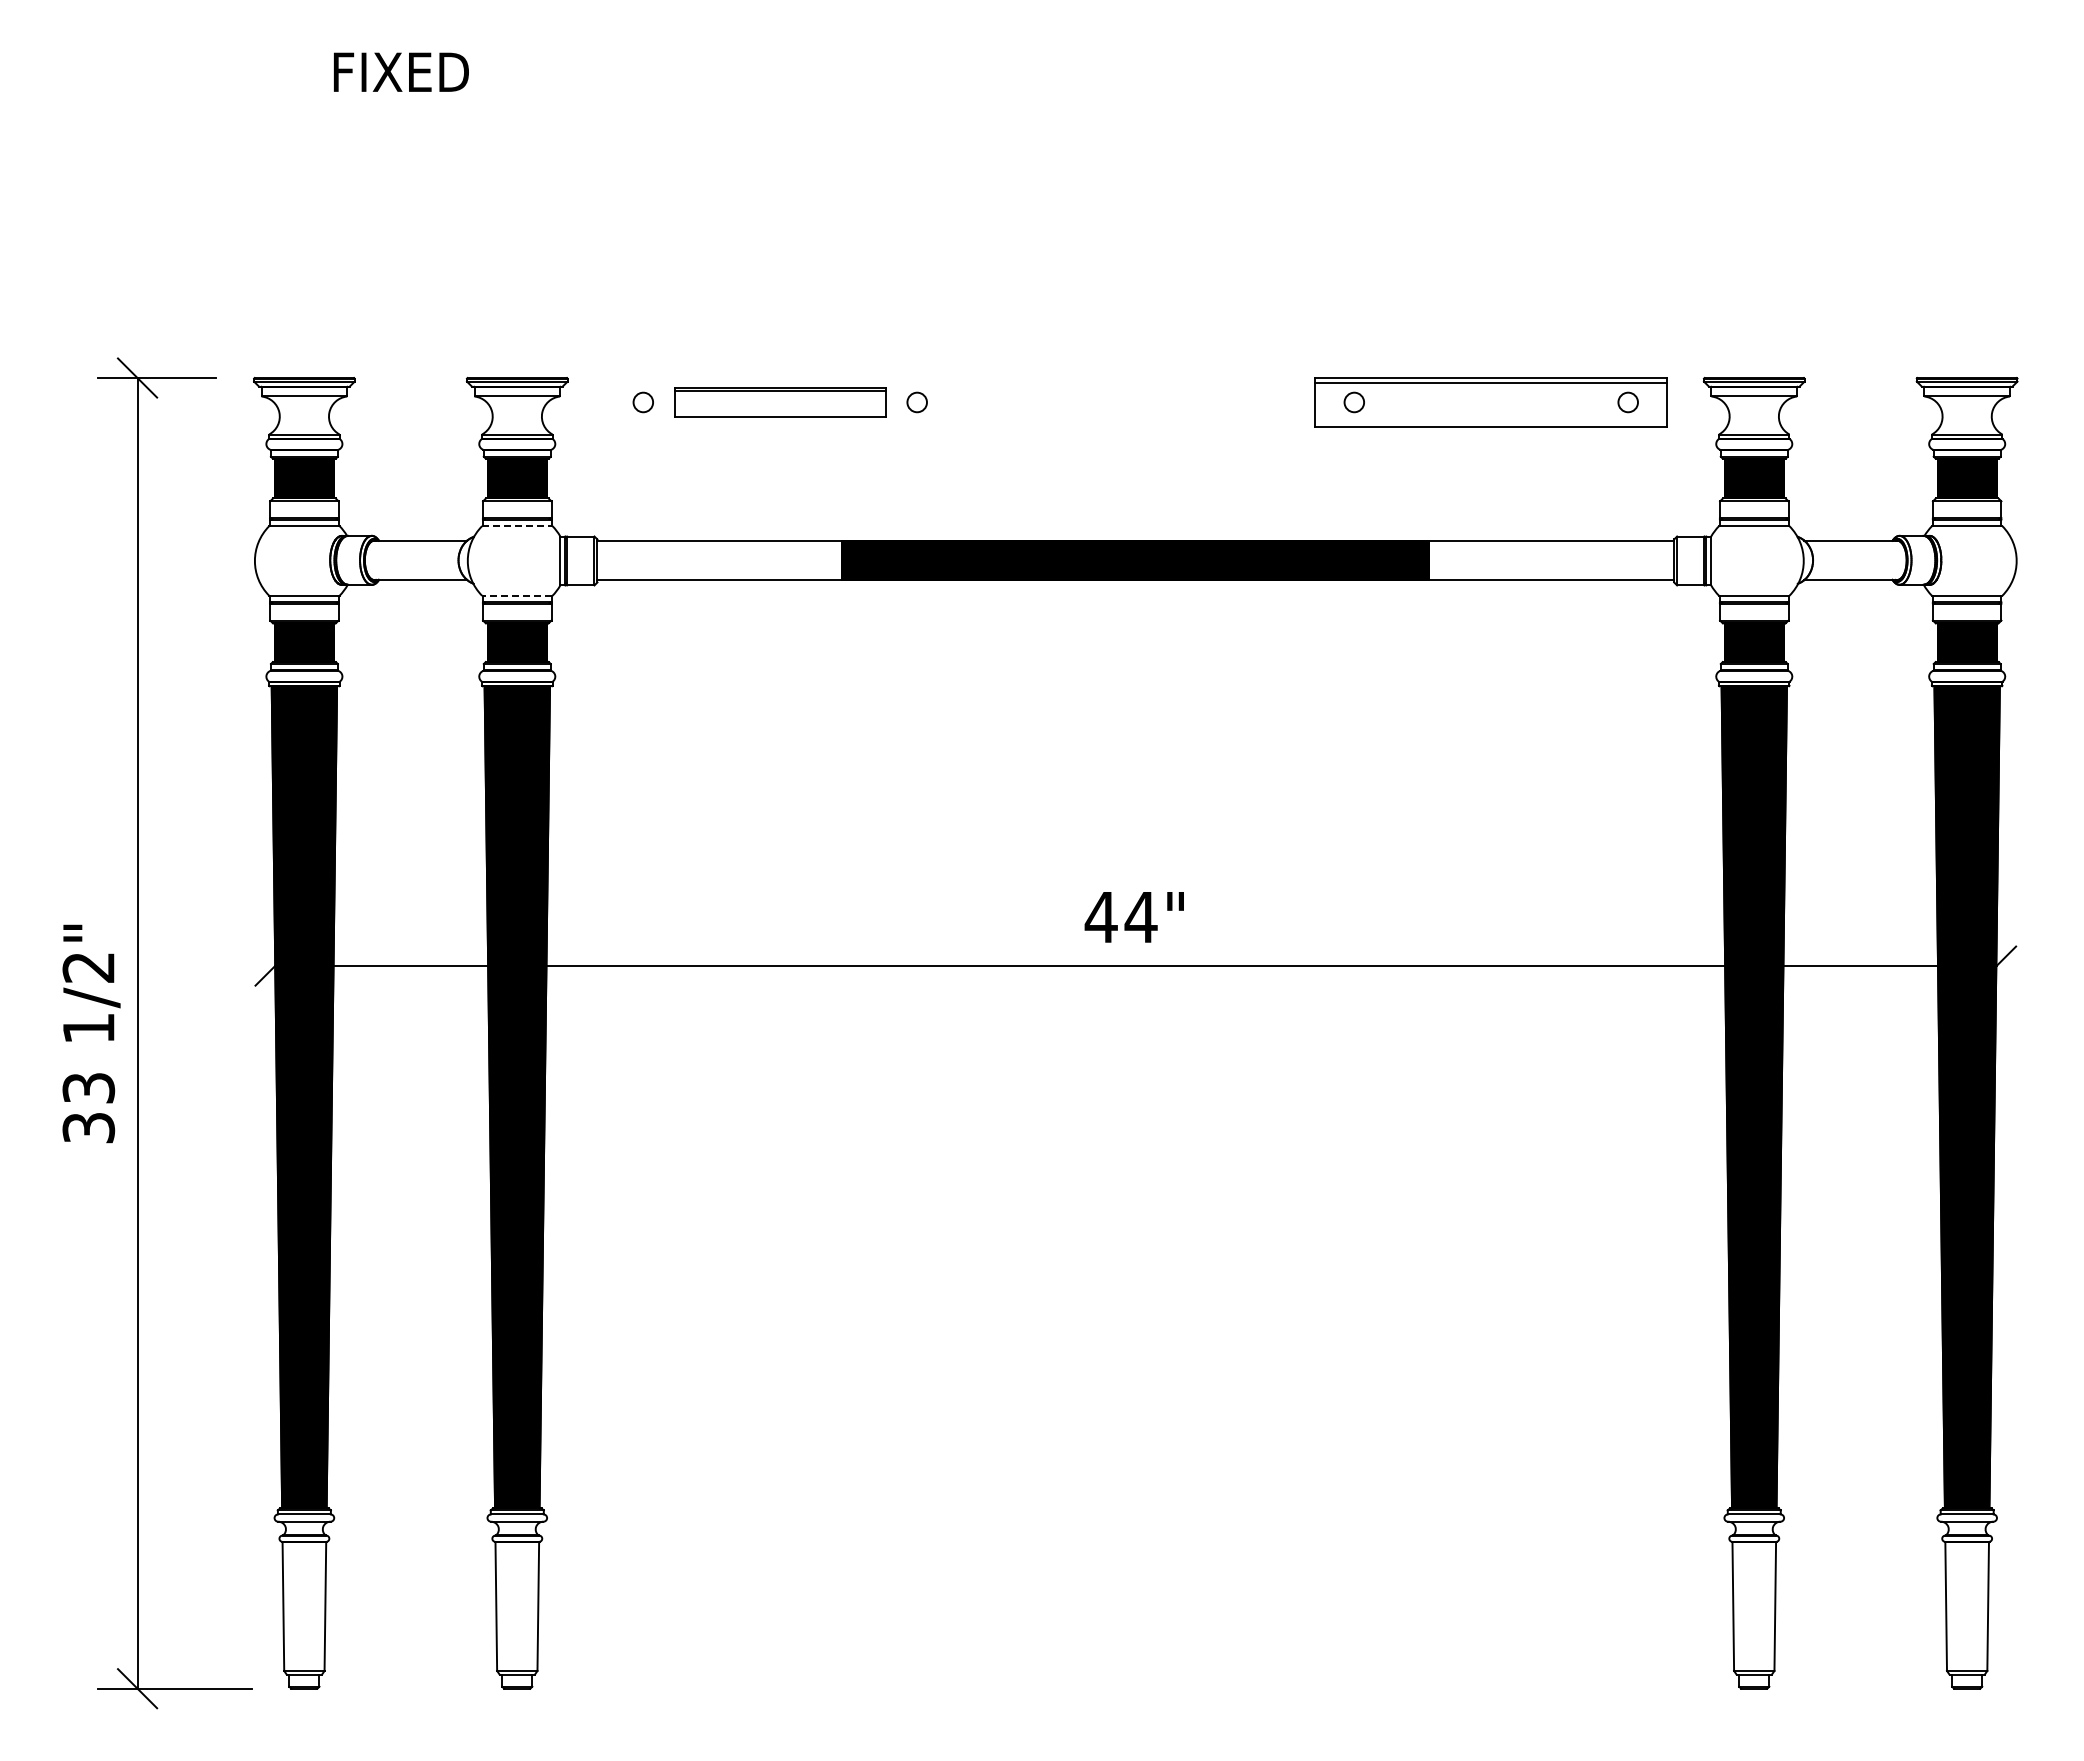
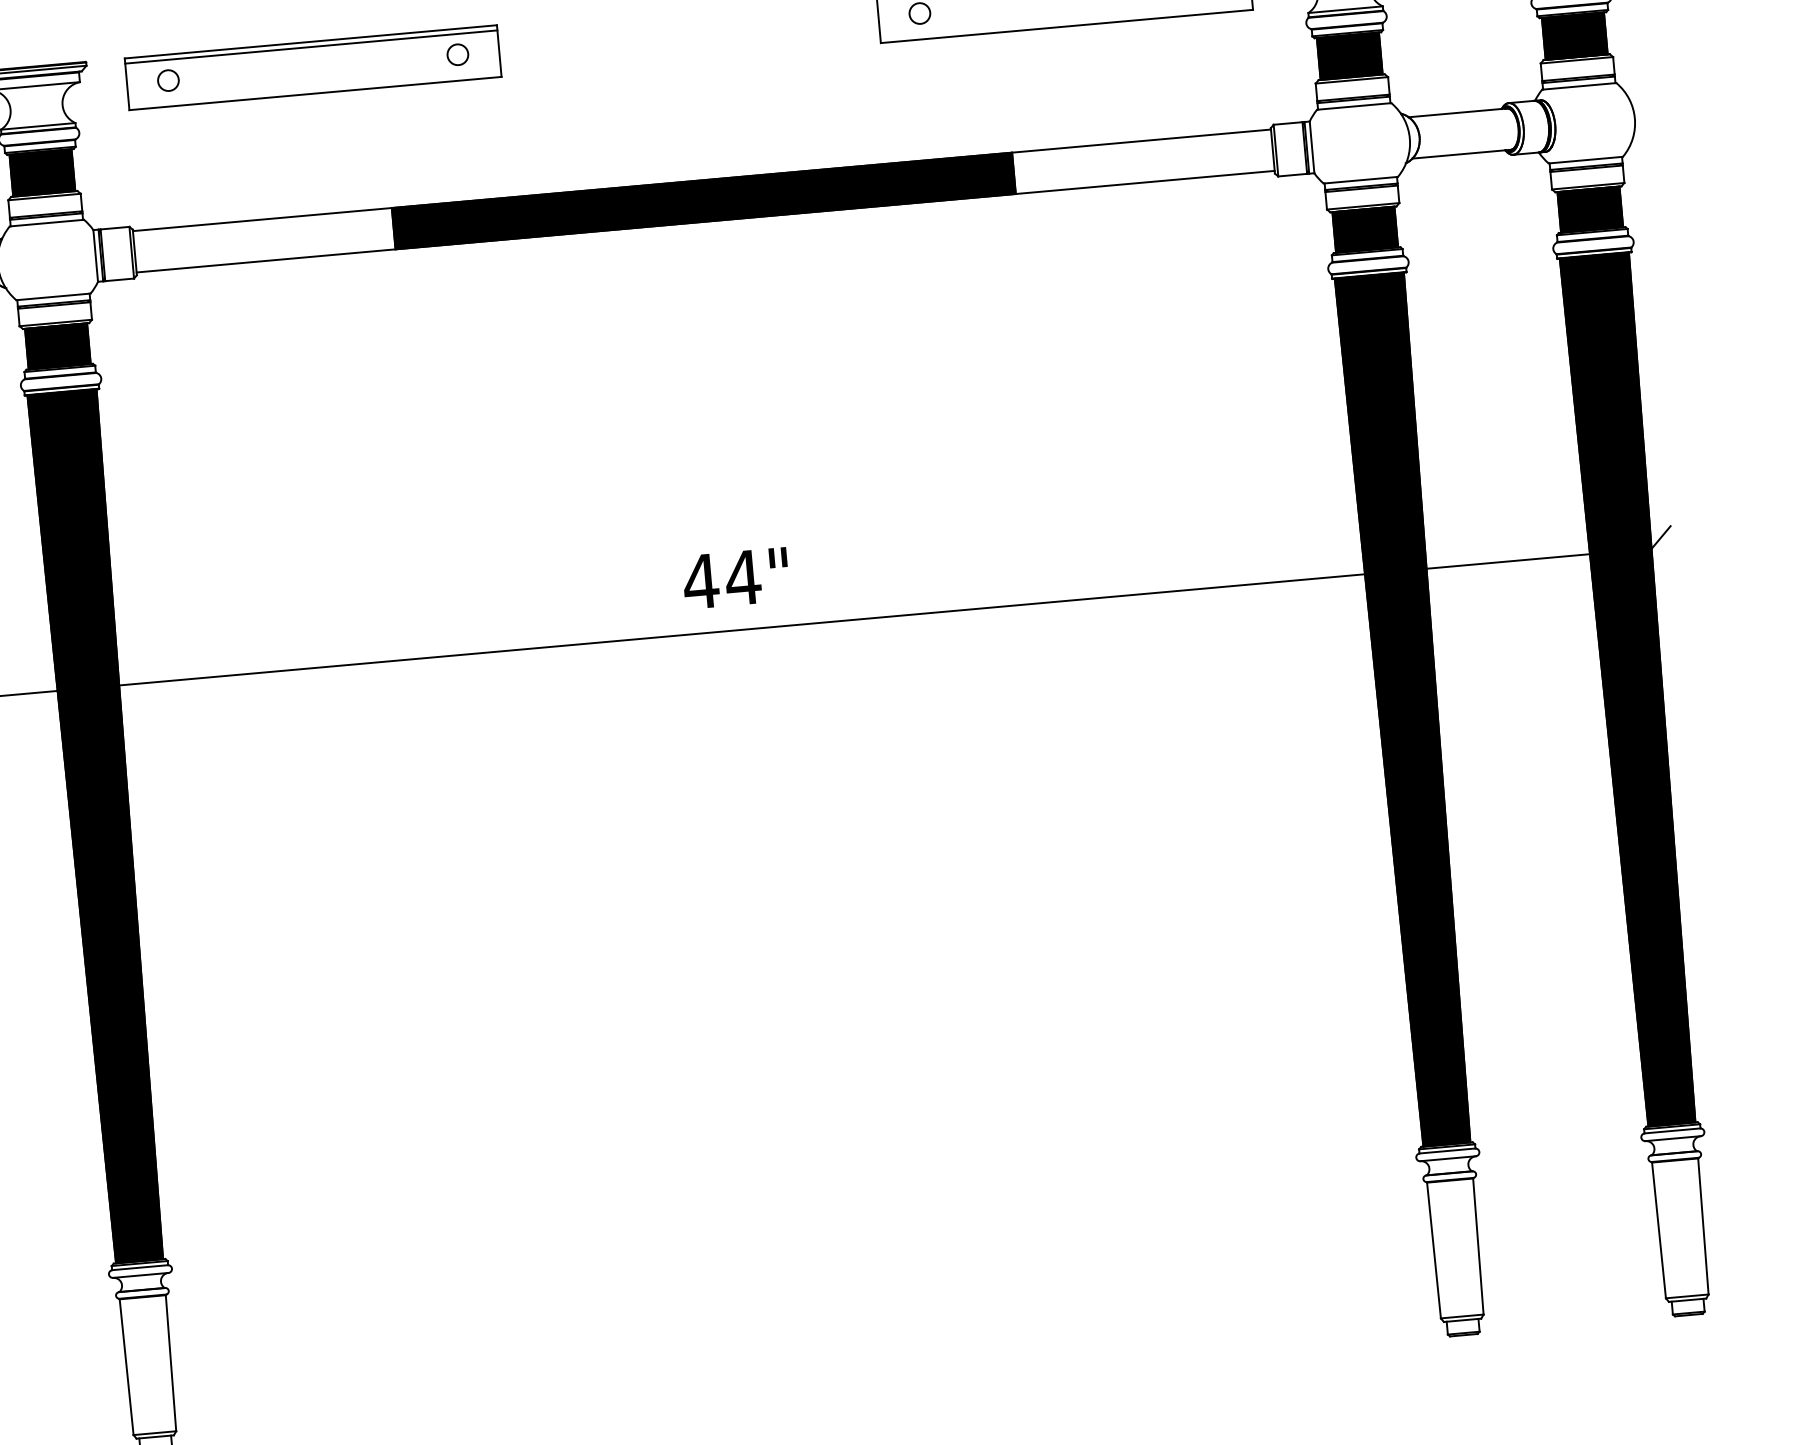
part: (779, 402) -> (312, 67), size x1.67
line: (517, 526) -> (47, 223), dashed -> solid
line: (516, 595) -> (52, 296), dashed -> solid

